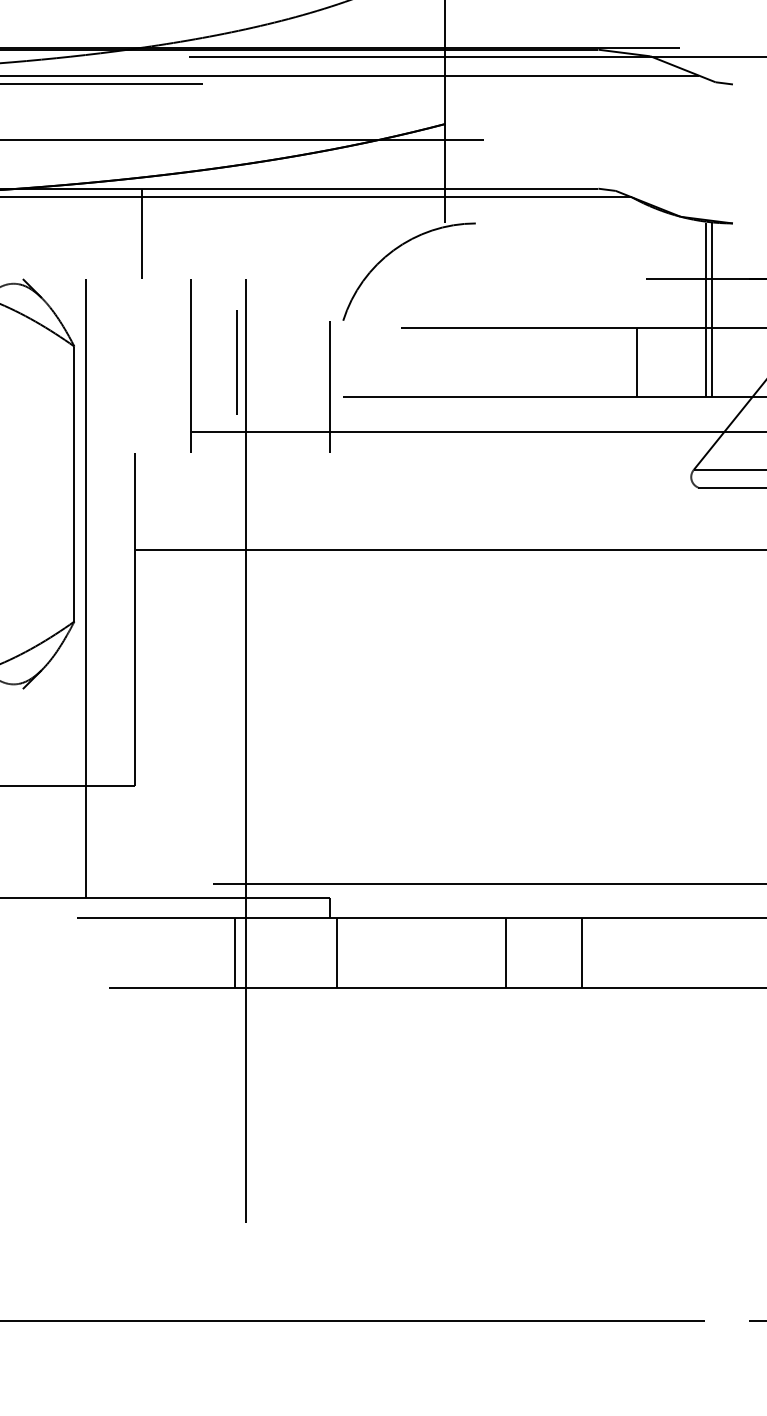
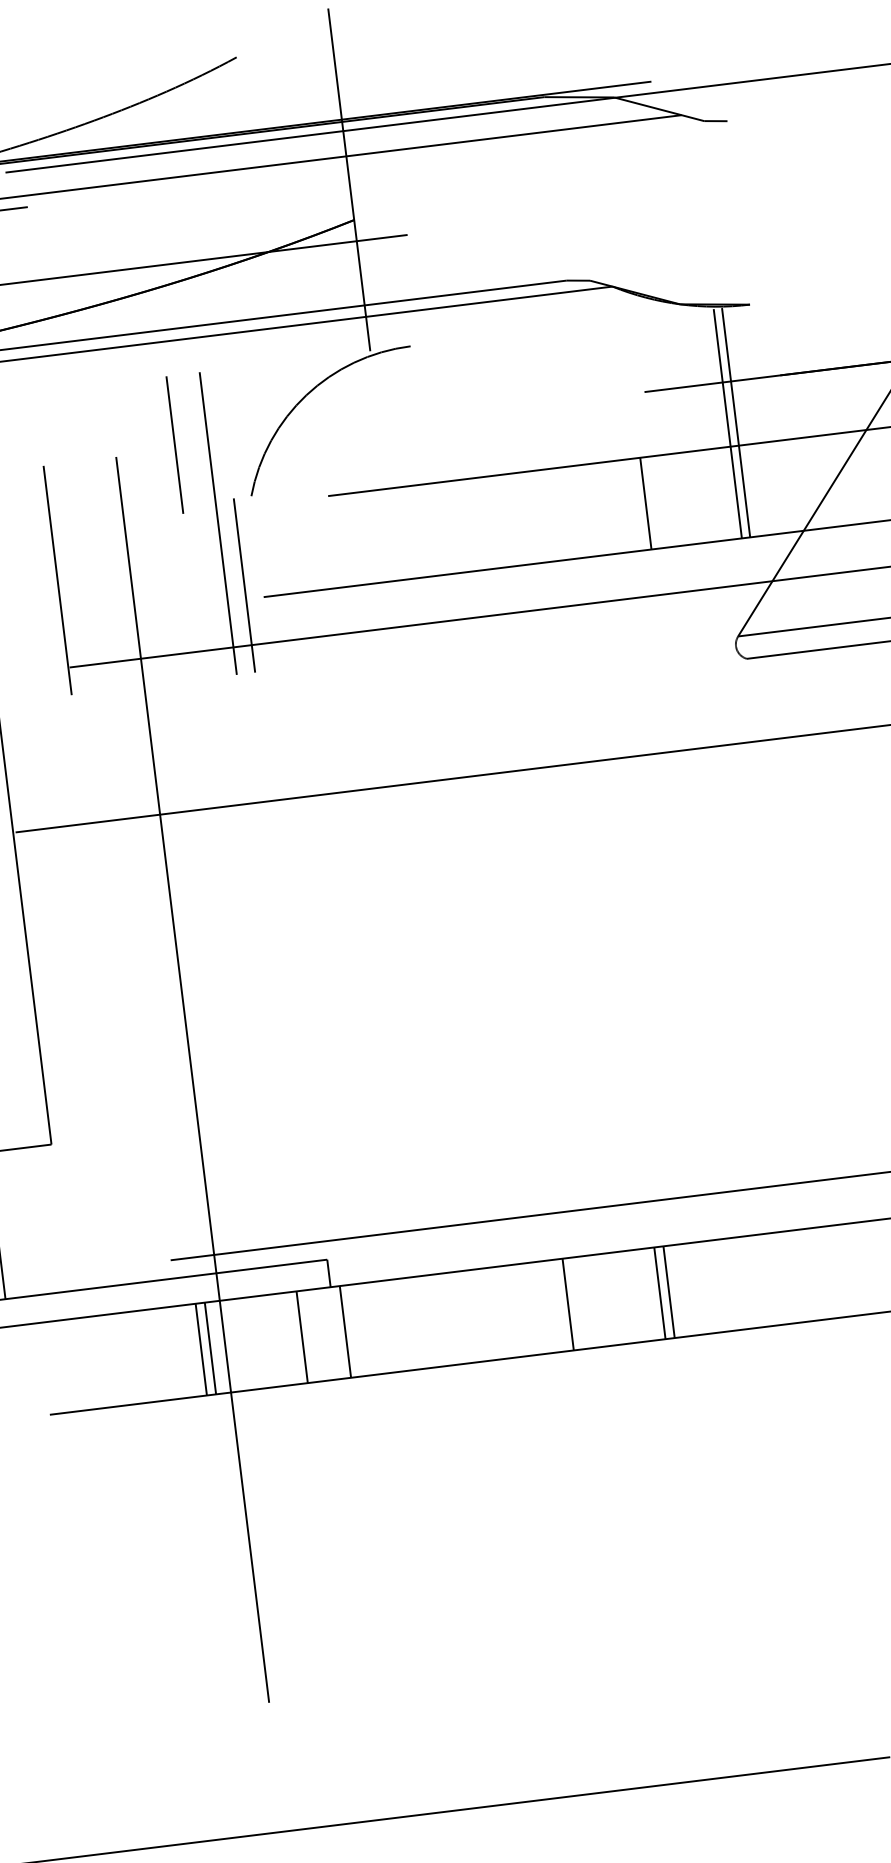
line: (315, 337) -> (217, 522), added
line: (236, 362) -> (174, 445), moved
line: (227, 952) -> (201, 1348), added
line: (304, 952) -> (302, 1336), added
line: (575, 952) -> (660, 1292), added

